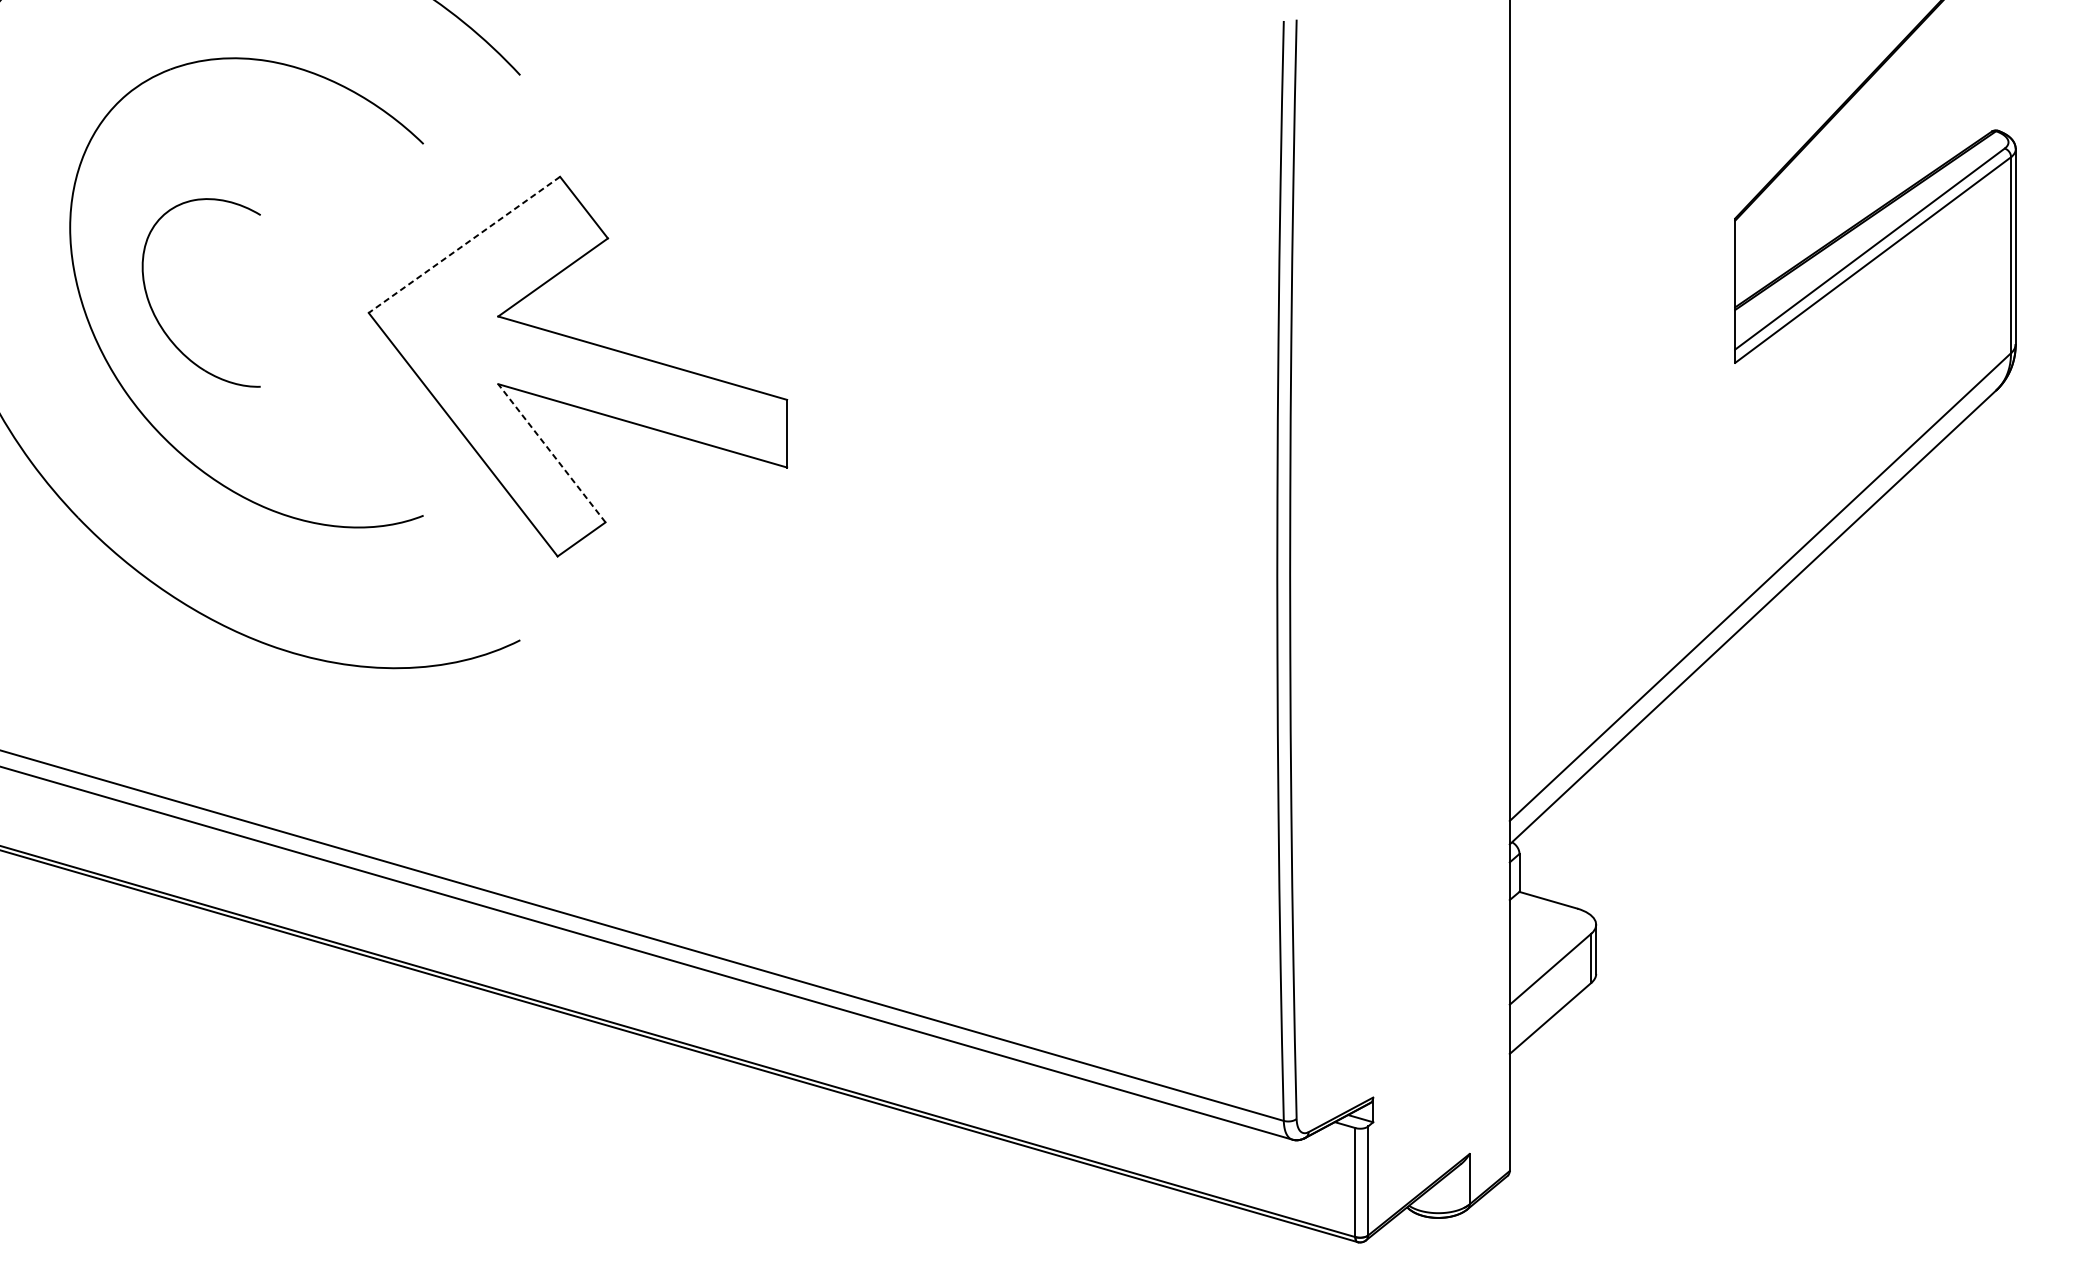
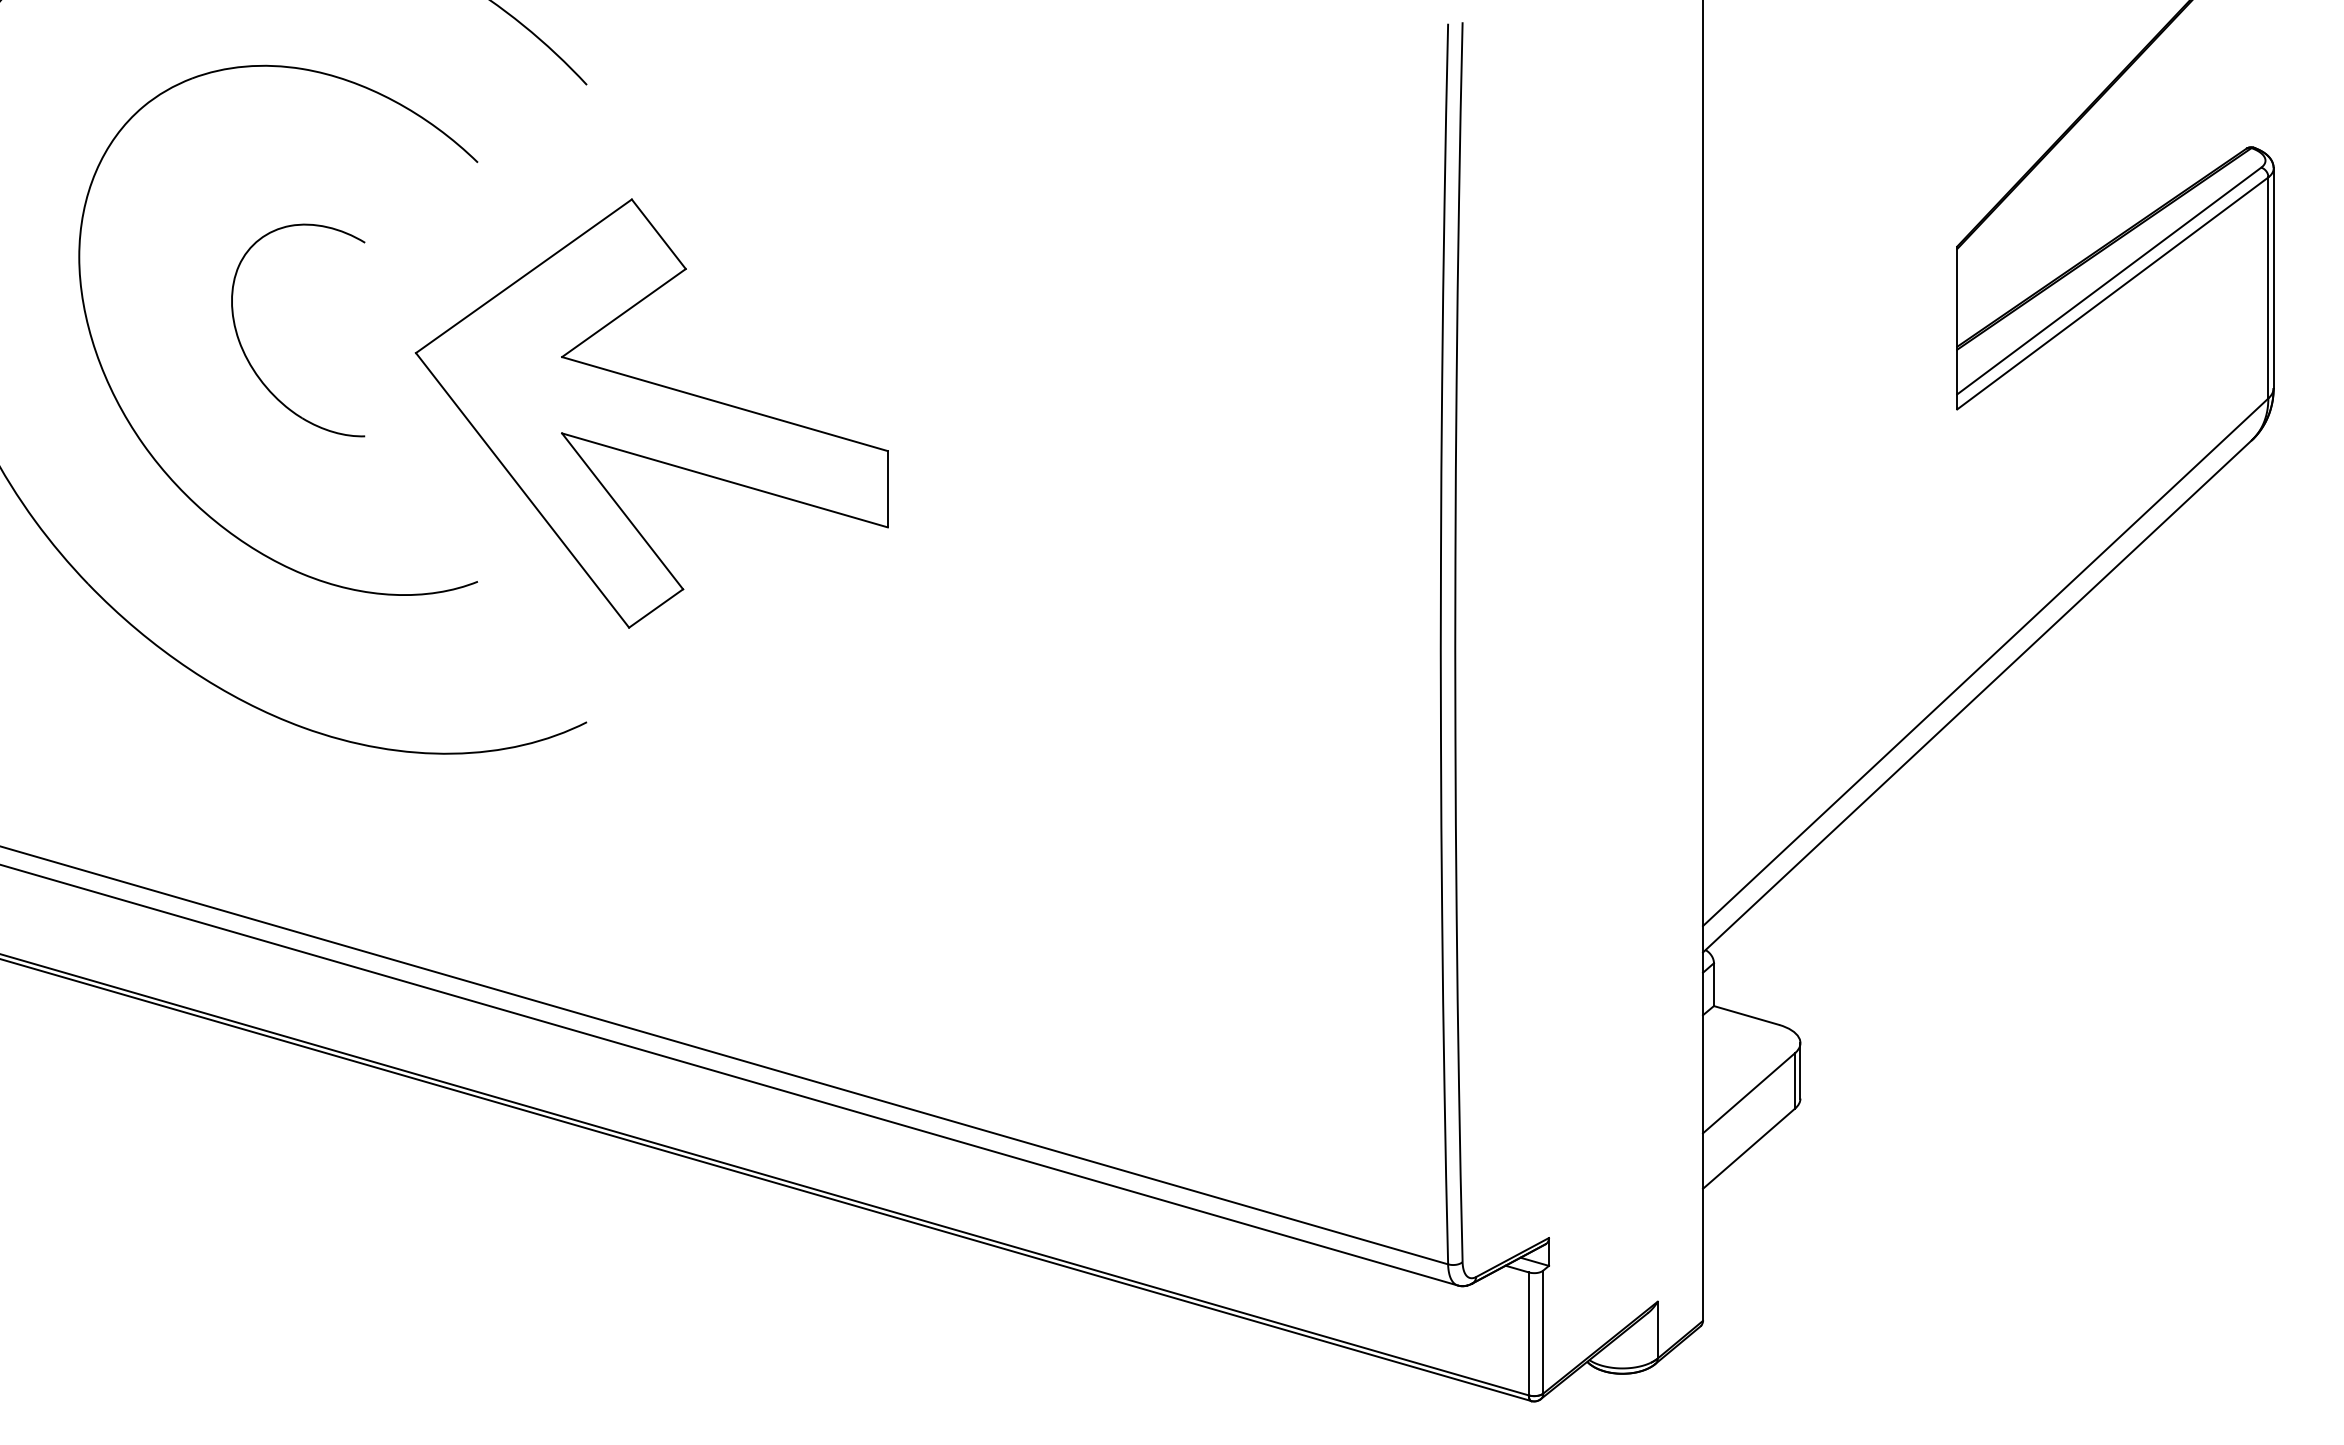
line: (464, 245) -> (523, 276), dashed -> solid
part: (158, 319) -> (249, 360), moved
line: (551, 453) -> (622, 511), dashed -> solid

